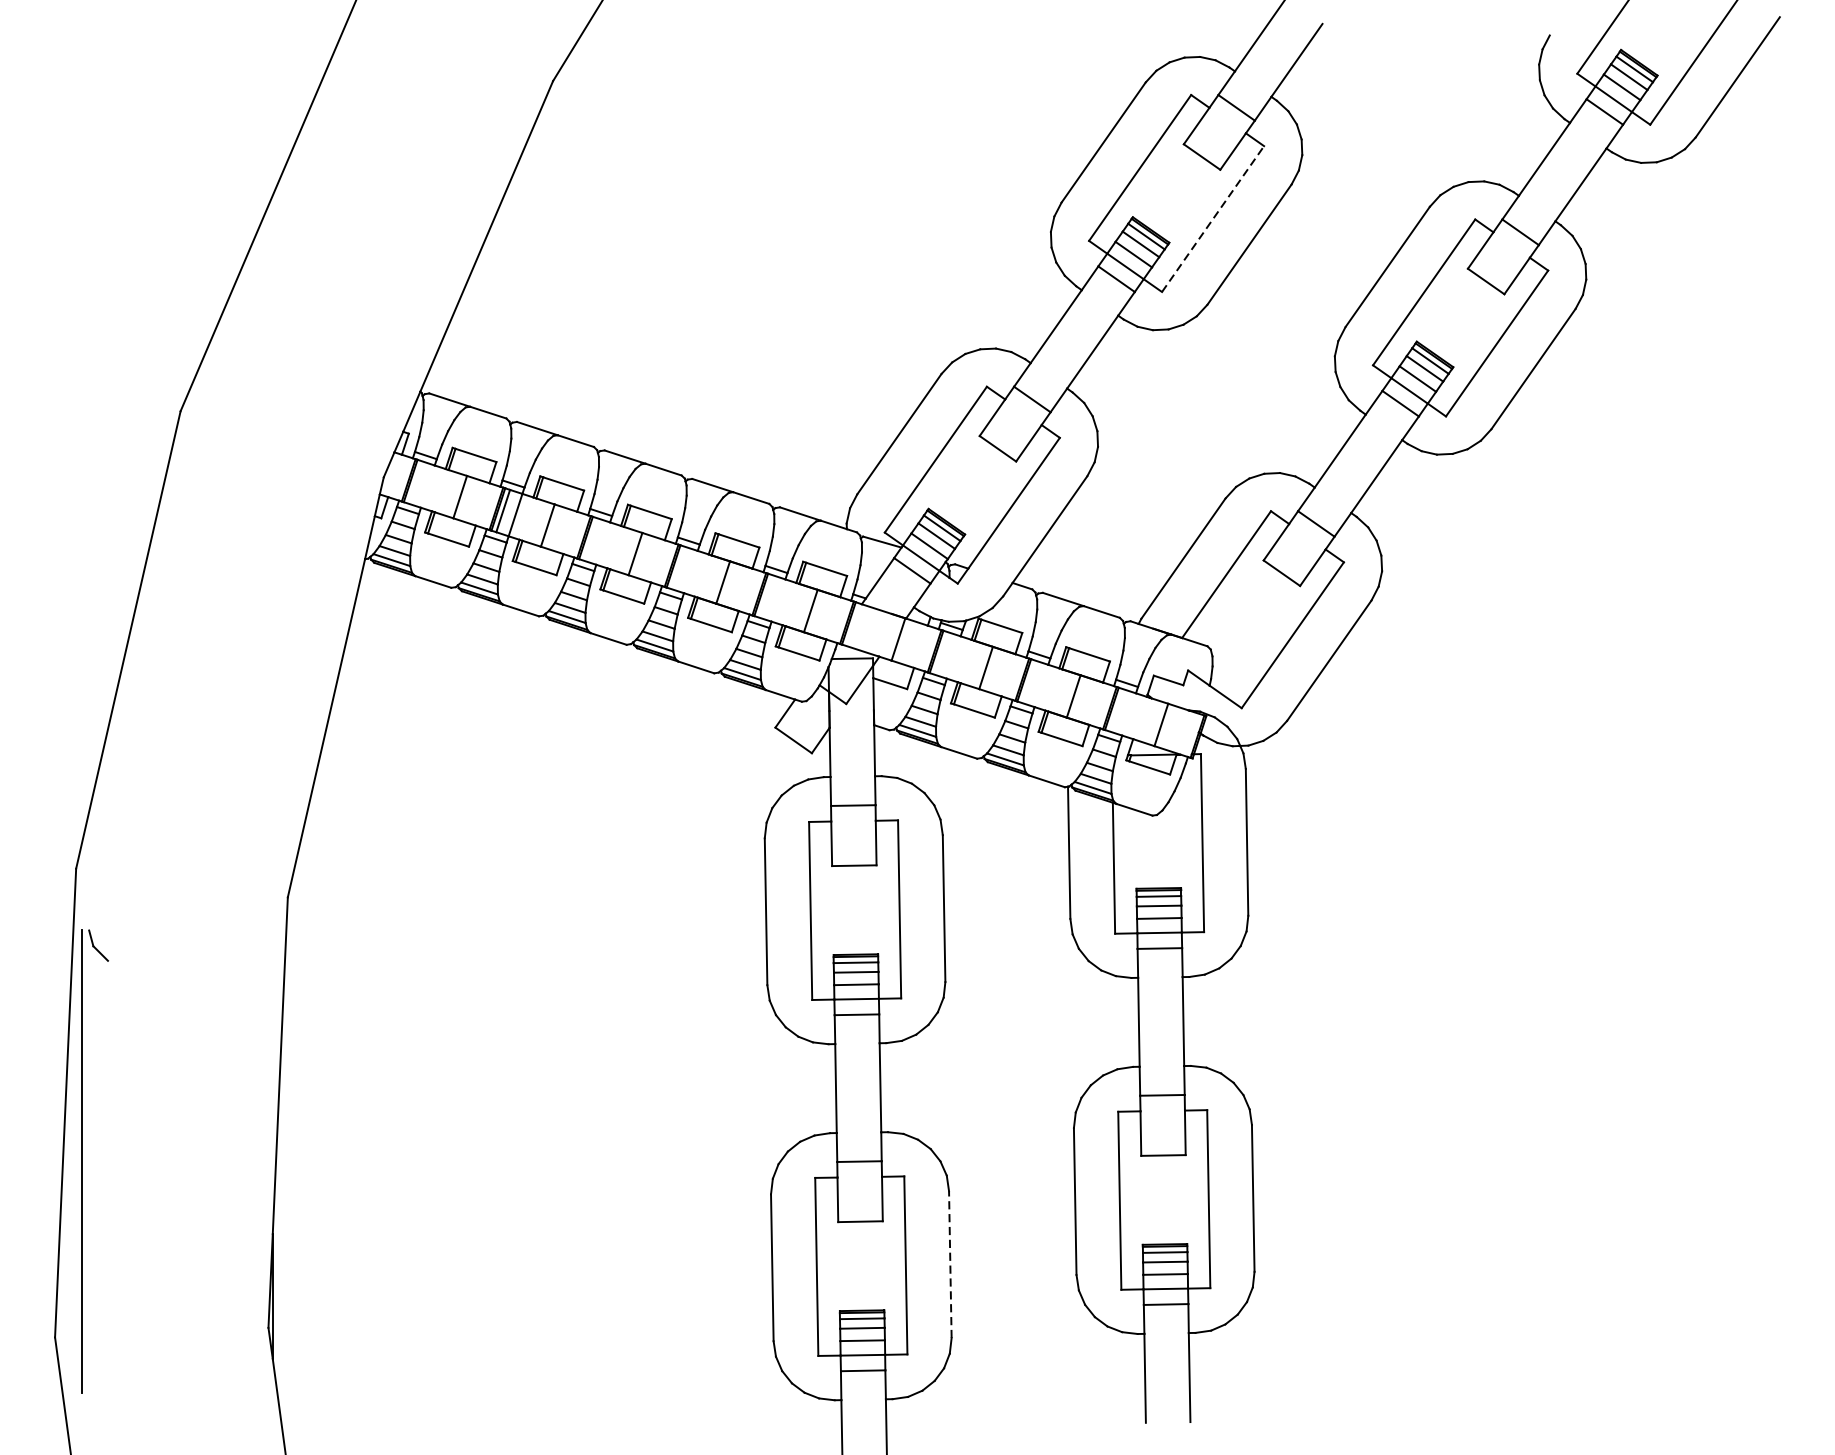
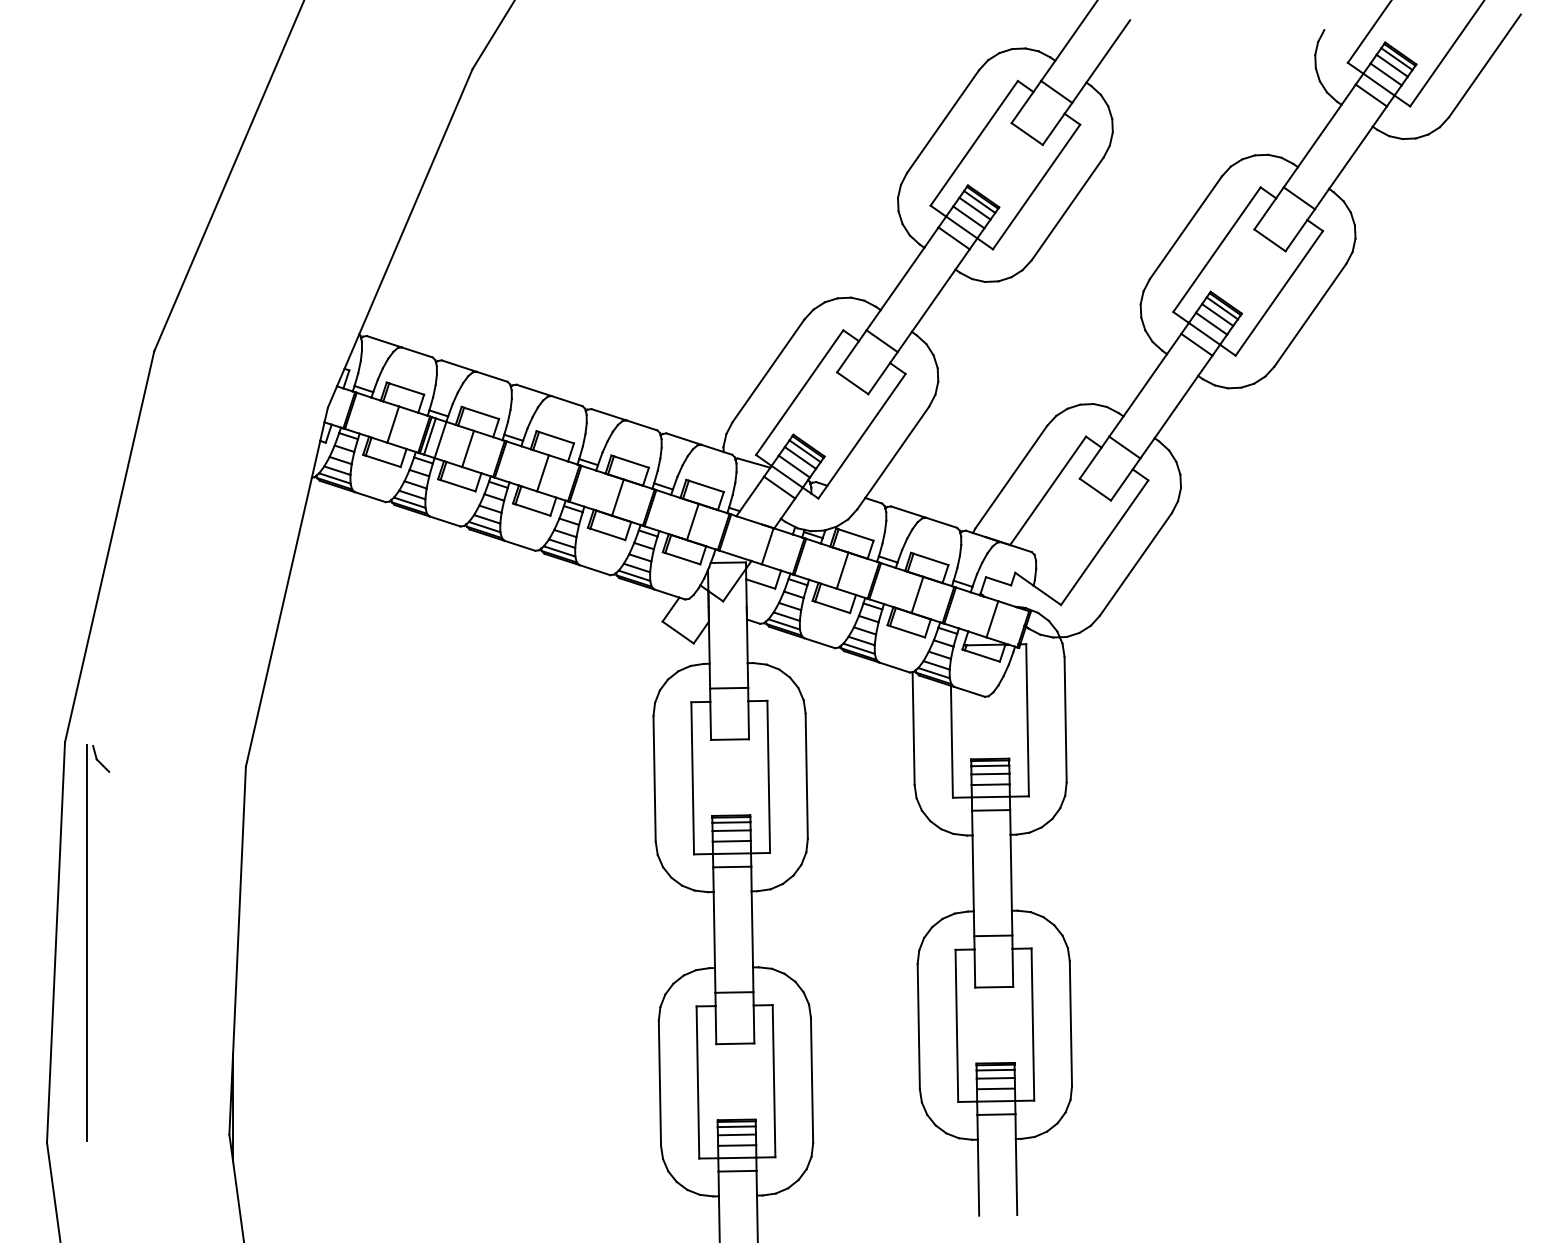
line: (1212, 218) -> (1036, 186), dashed -> solid
part: (82, 1160) -> (87, 942), moved
line: (950, 1264) -> (812, 1080), dashed -> solid

